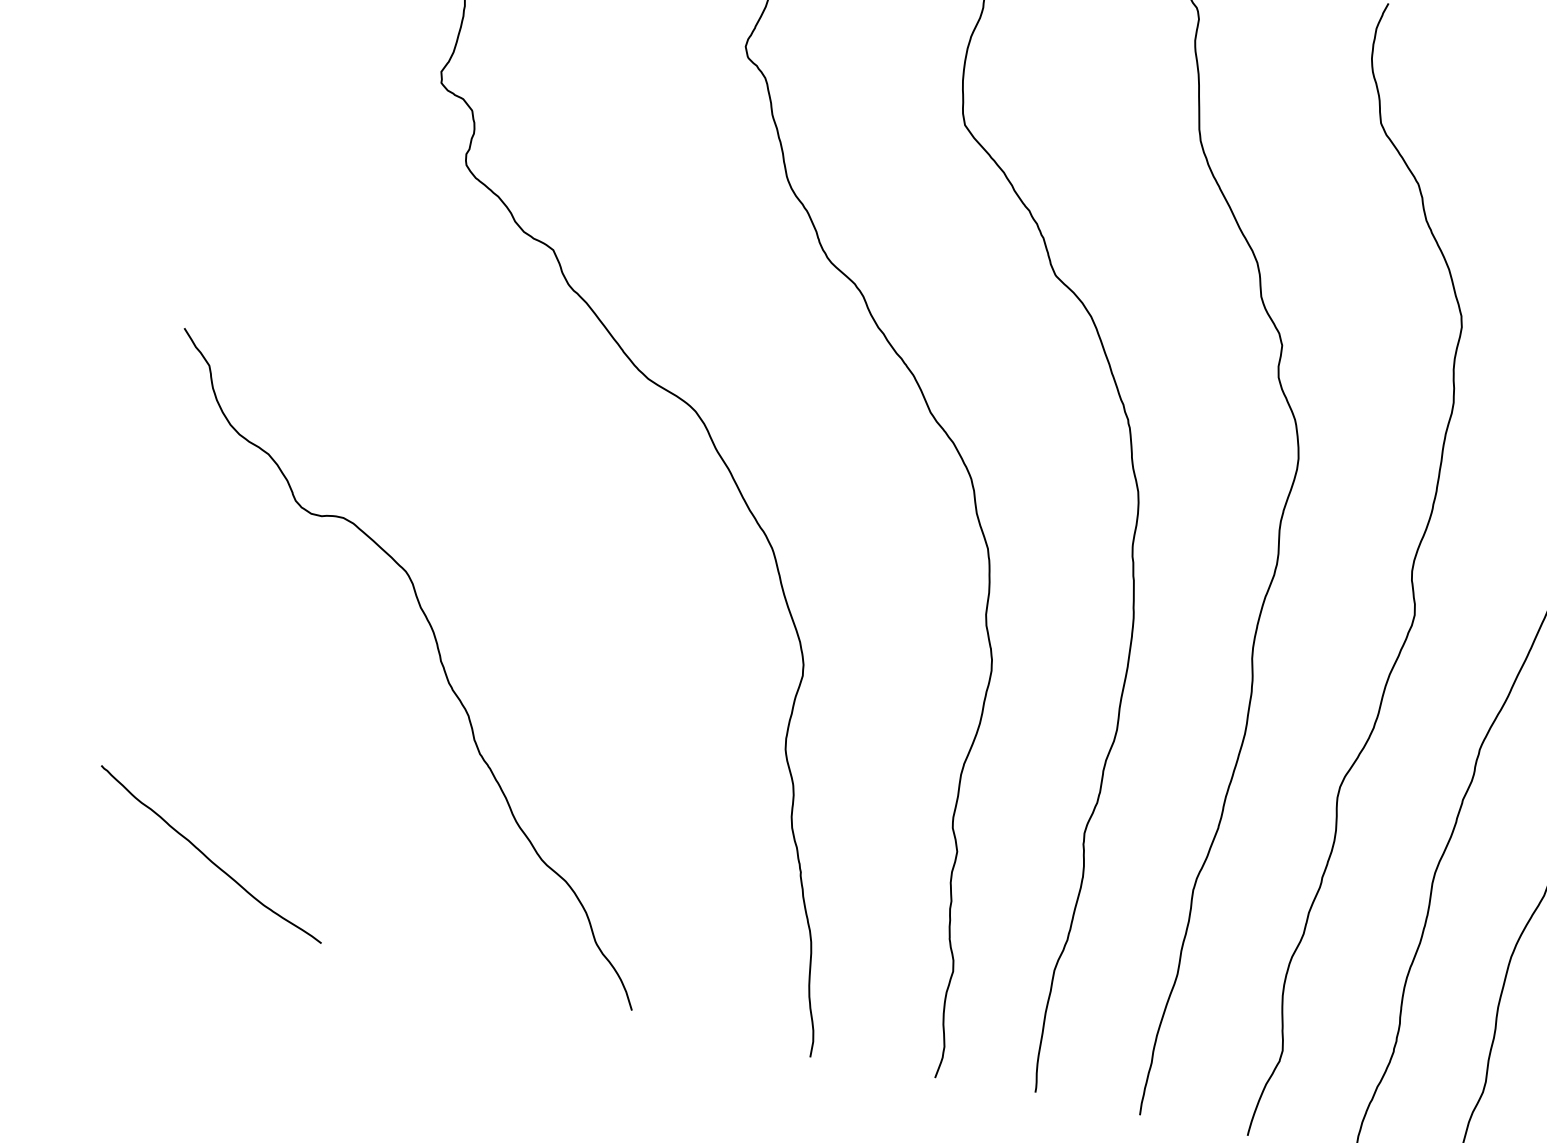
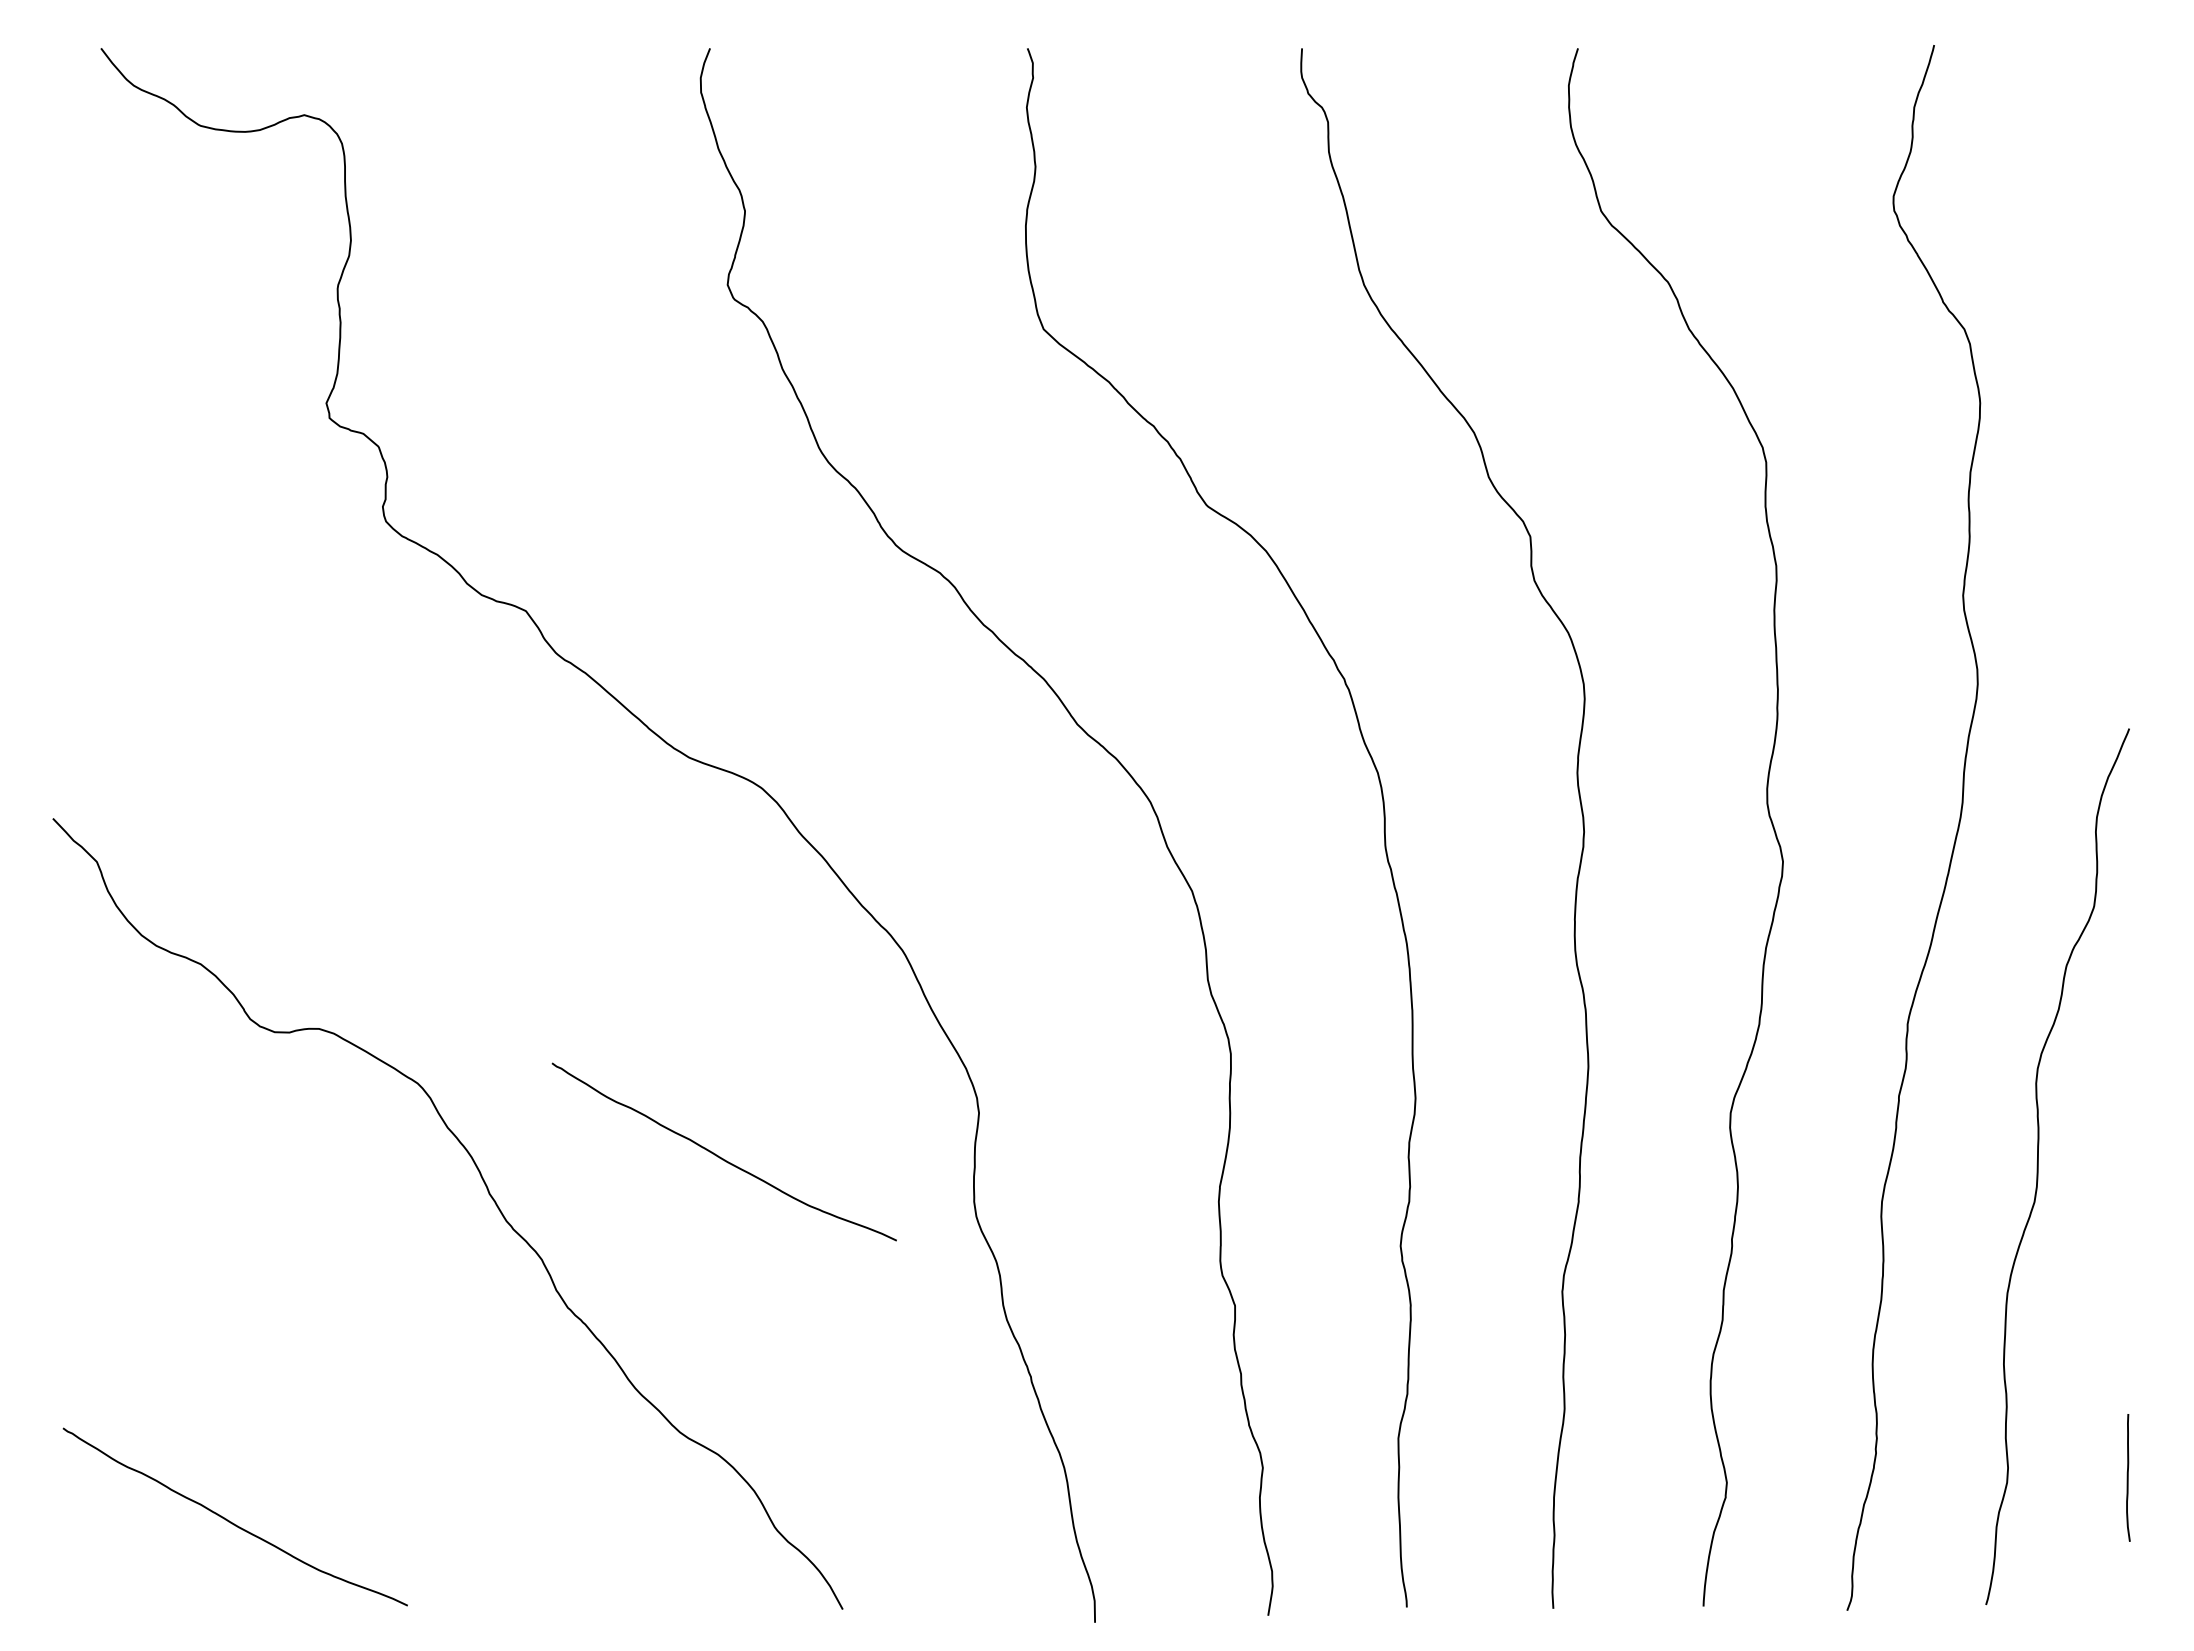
curve: (611, 668) -> (720, 1156), added

